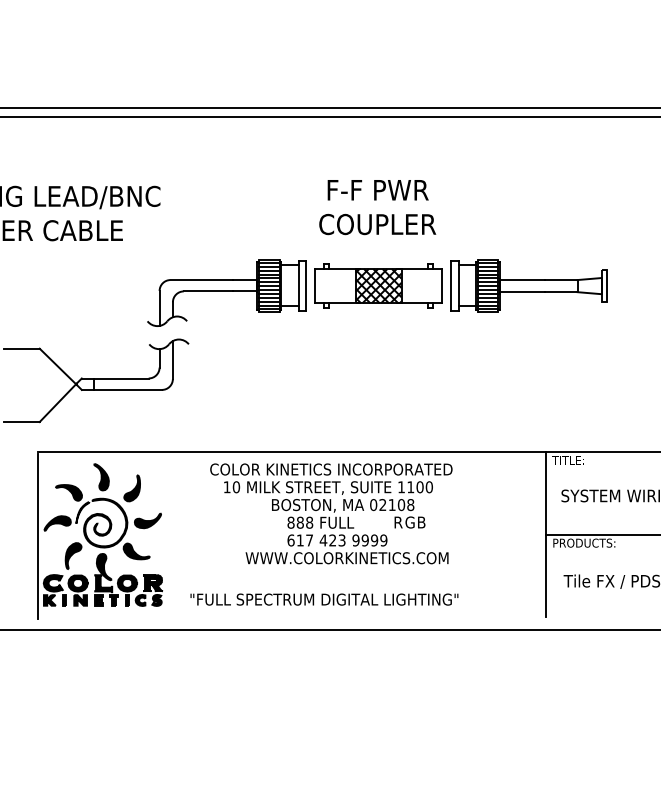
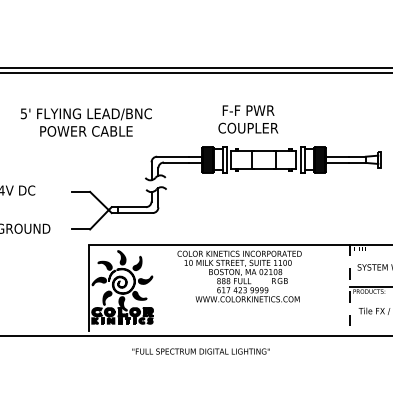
text: (377, 207) -> (248, 119), moved
hatch: (377, 285) -> (263, 159), removed
line: (545, 535) -> (349, 287), solid -> dashed
text: (323, 599) -> (200, 351), moved

